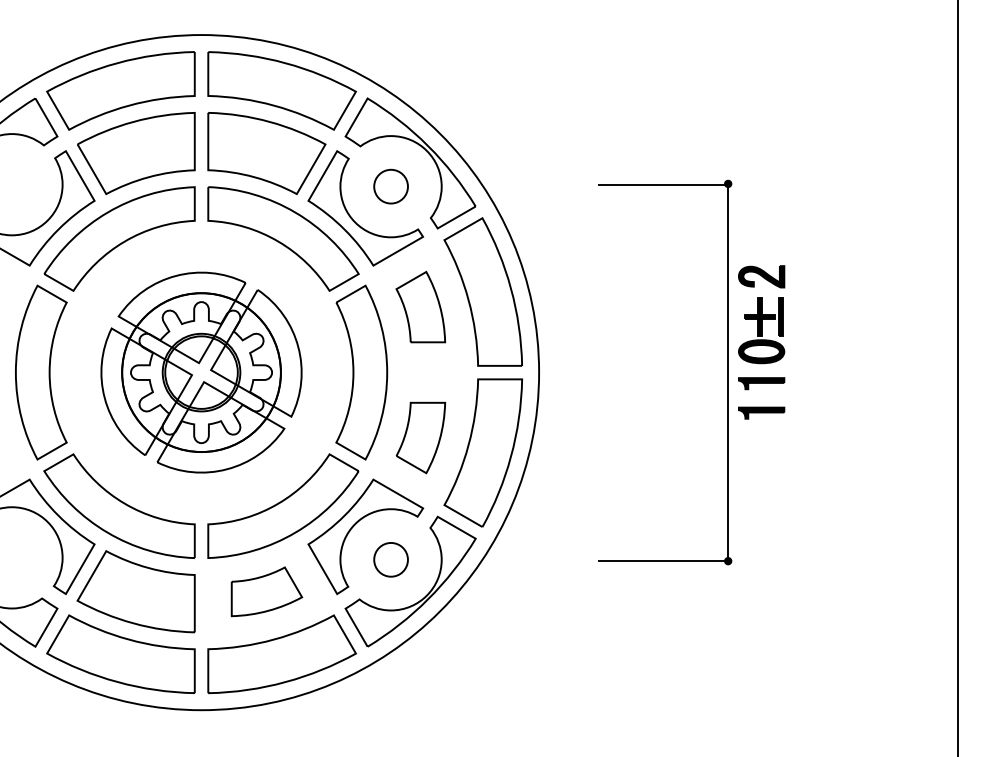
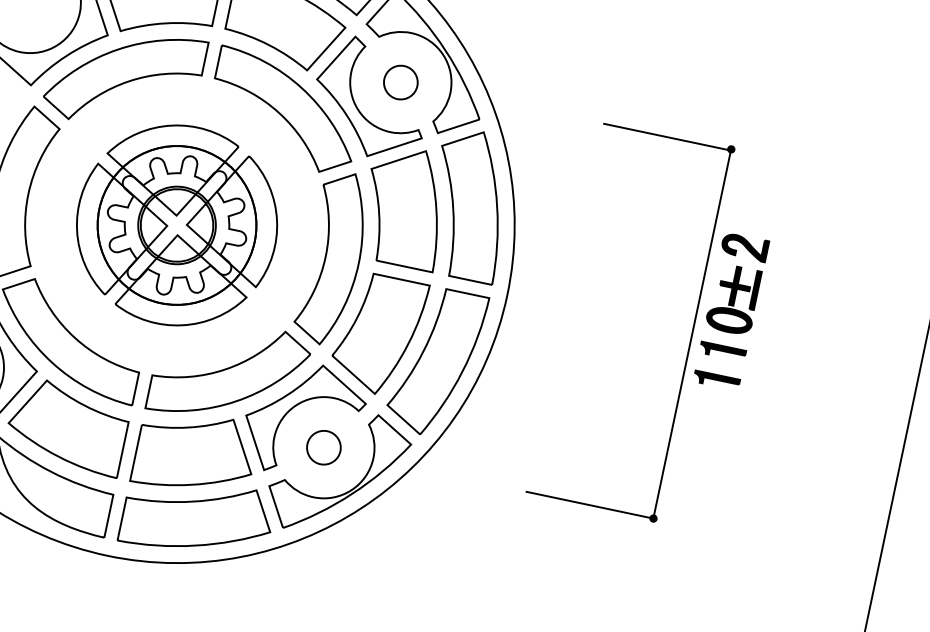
part: (420, 306) -> (404, 205), size x1.67
part: (420, 437) -> (377, 334), size x1.67
part: (266, 591) -> (195, 453), size x1.67

